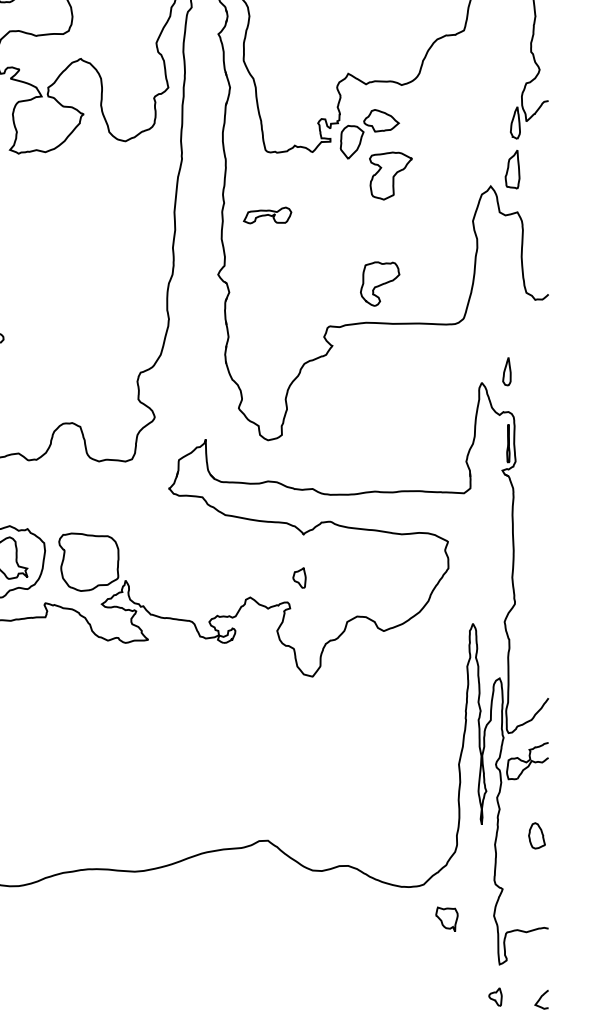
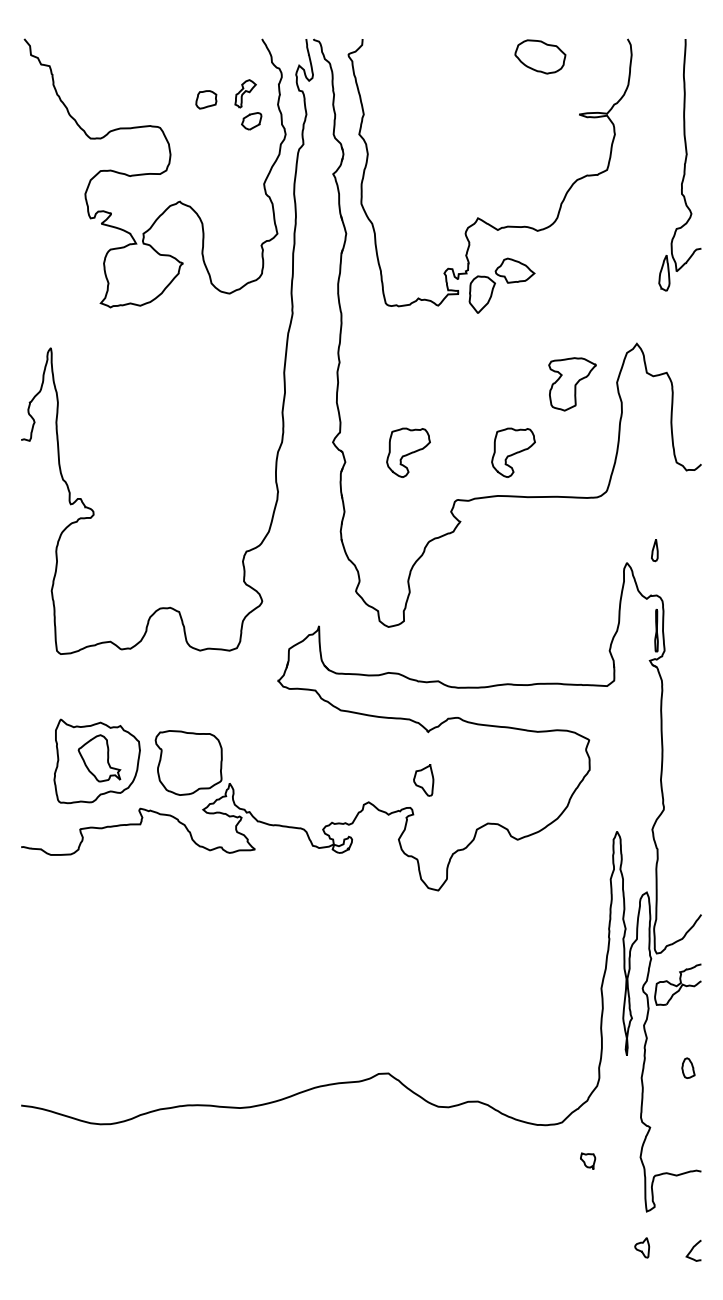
part: (511, 169) -> (660, 325), removed
part: (390, 176) -> (572, 384), moved
part: (267, 214) -> (387, 375), removed
part: (285, 283) -> (408, 452), added
part: (506, 371) -> (654, 550), size x0.7
part: (299, 577) -> (423, 780), size x1.4
part: (537, 836) -> (688, 1068), size x0.7
part: (446, 919) -> (587, 1161), size x0.6

